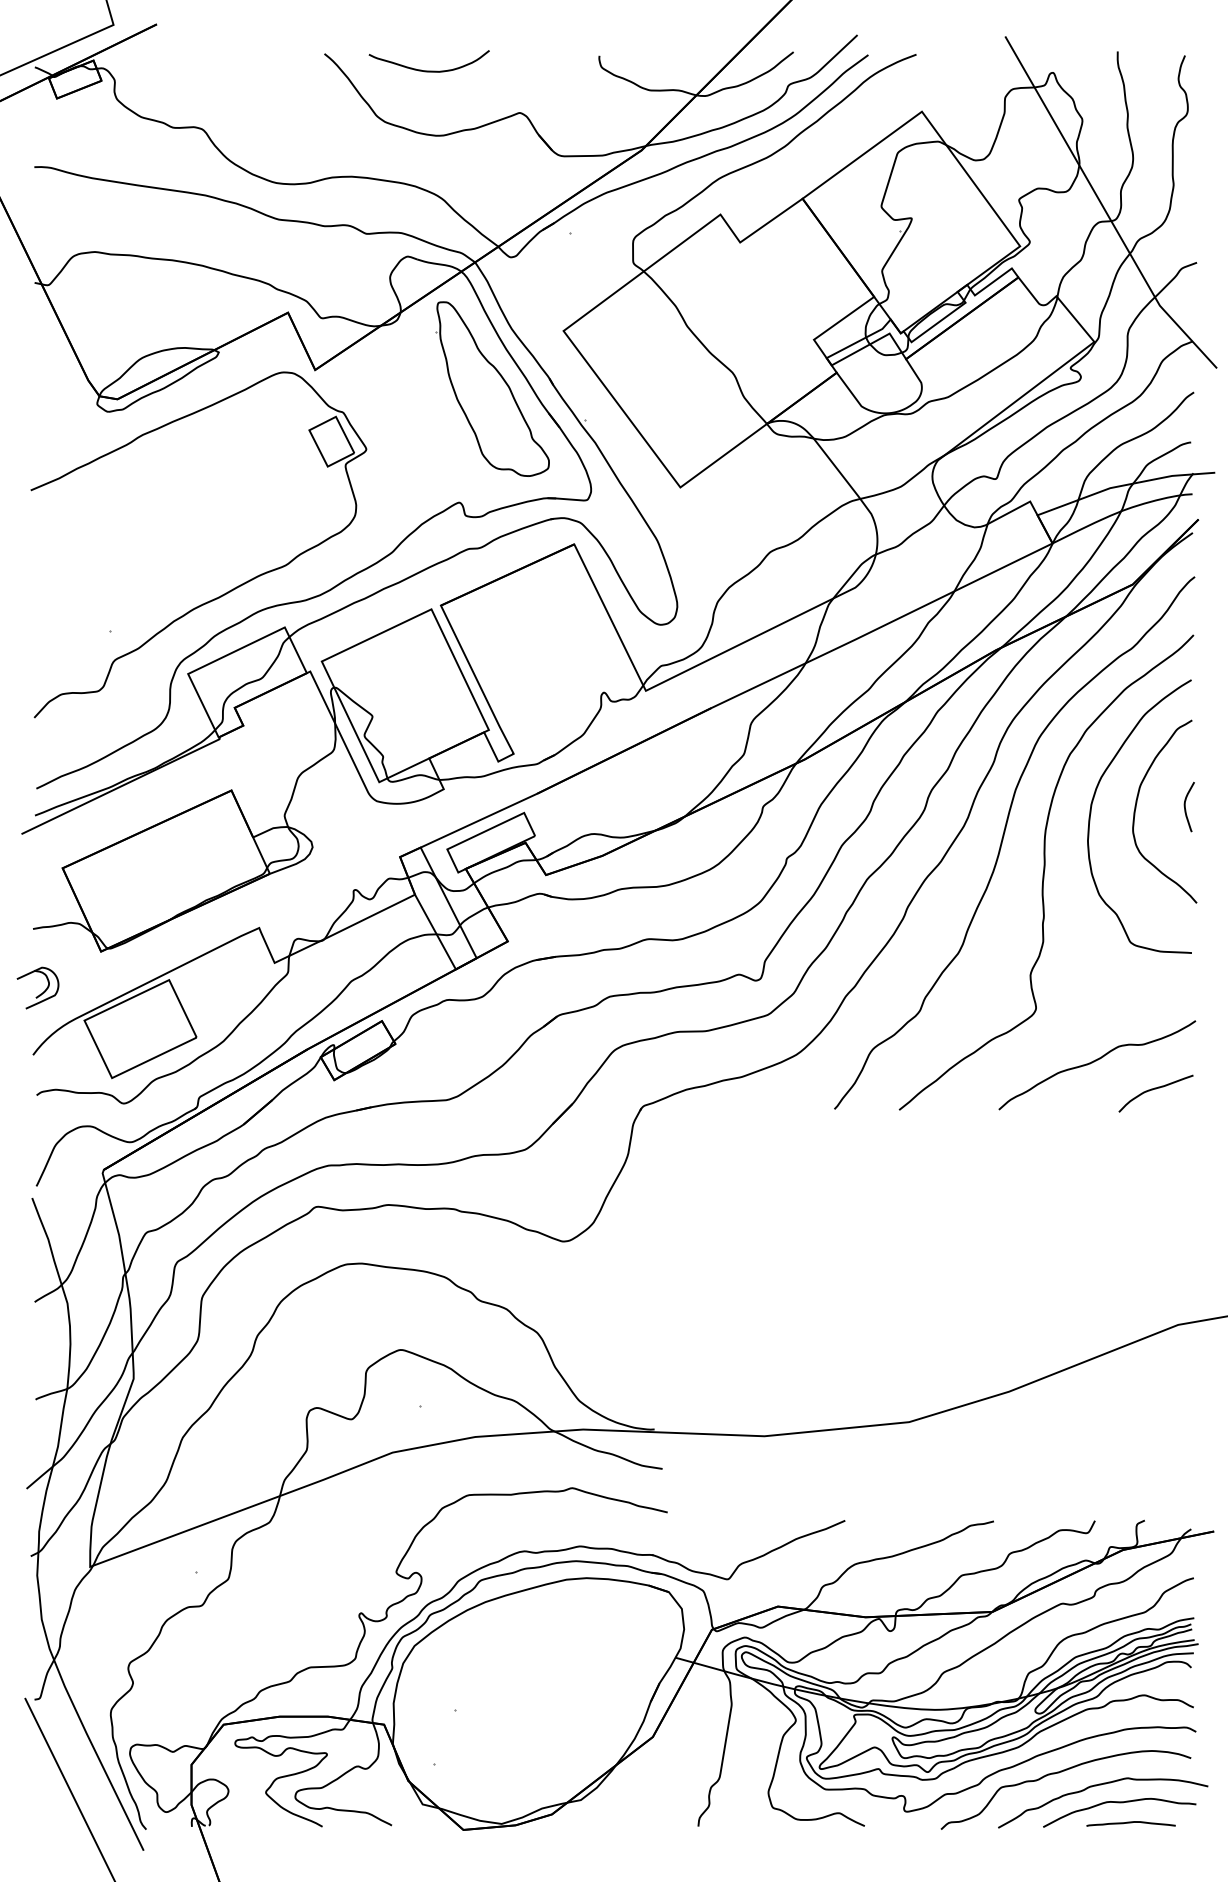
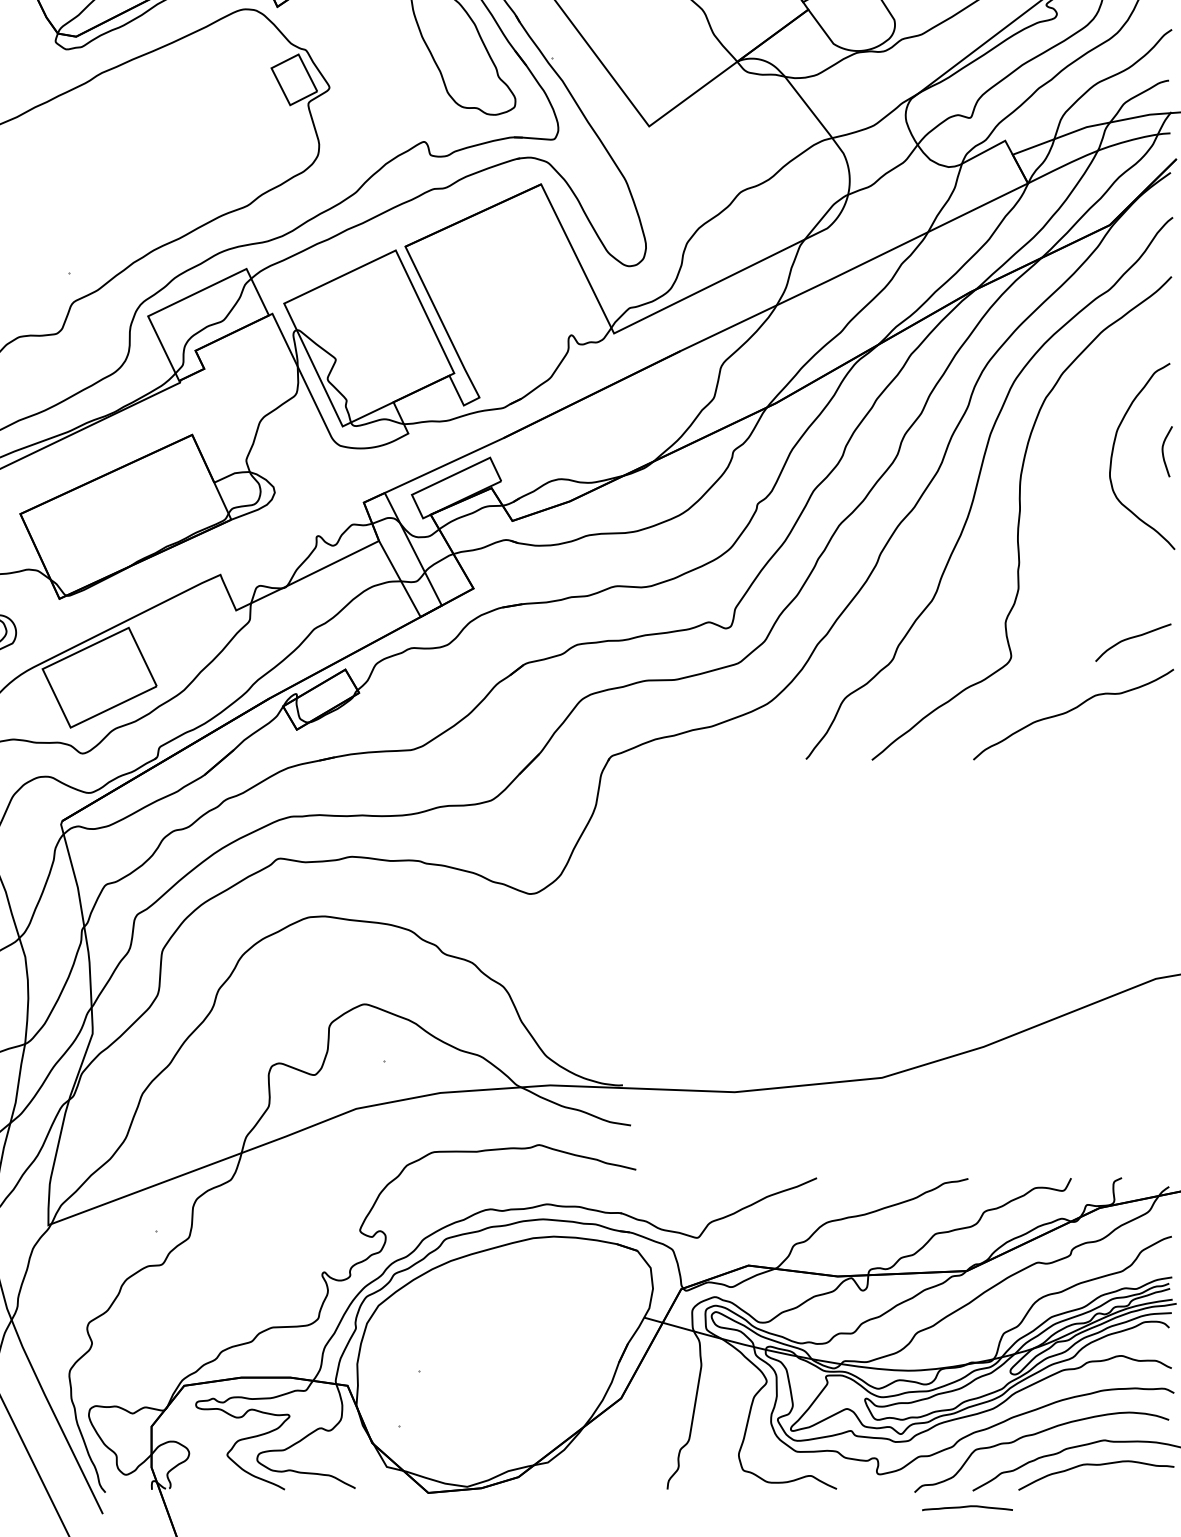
curve: (1092, 806) -> (1068, 451), removed
curve: (1155, 1089) -> (1132, 638), moved
curve: (1130, 1823) -> (966, 1507), moved

